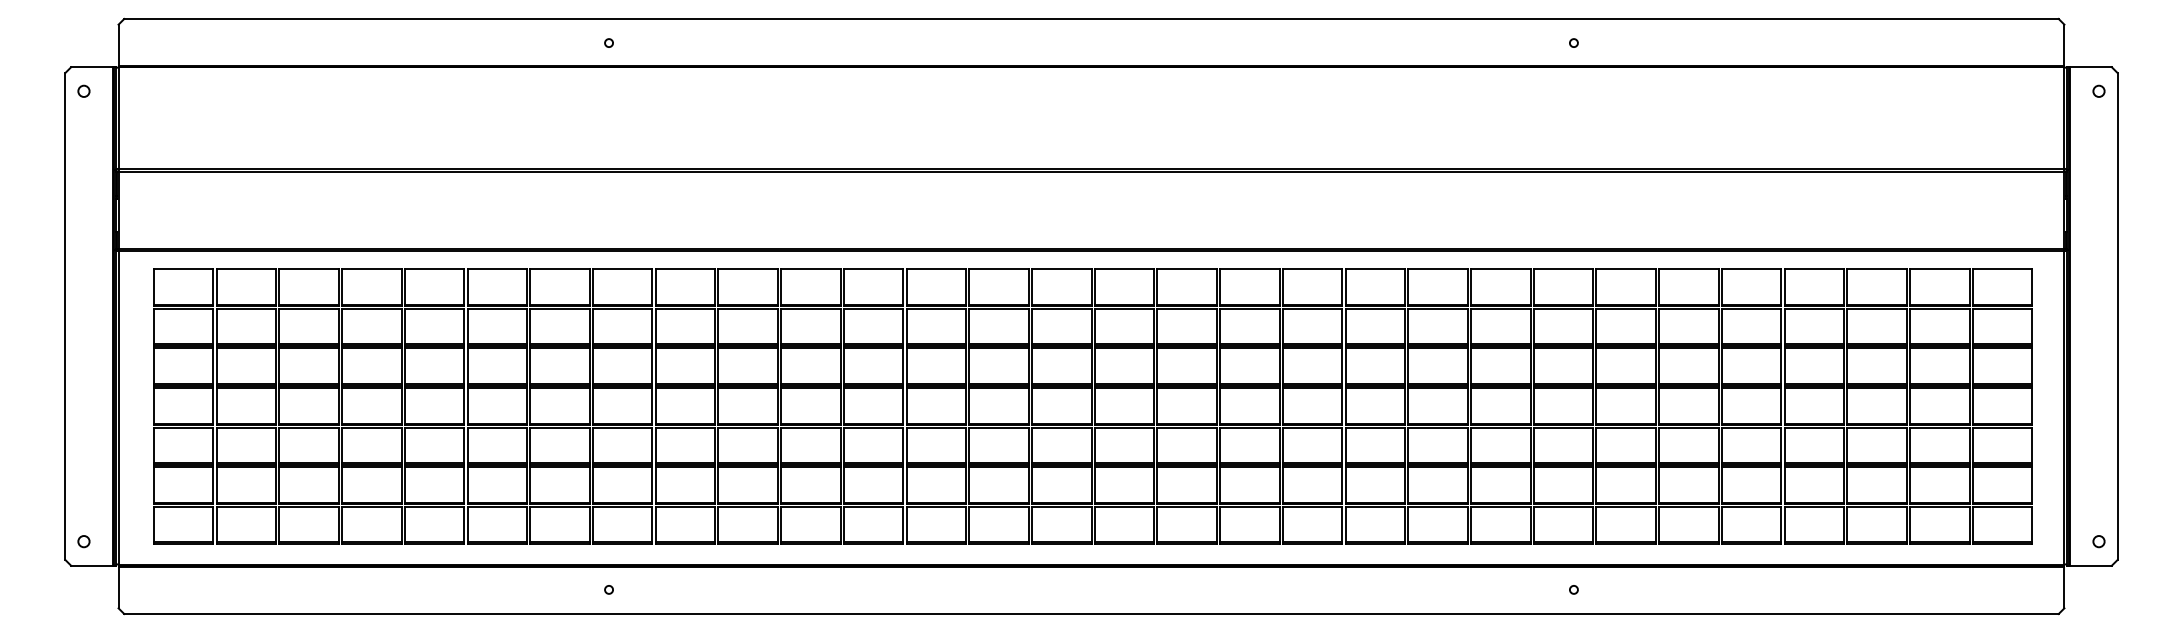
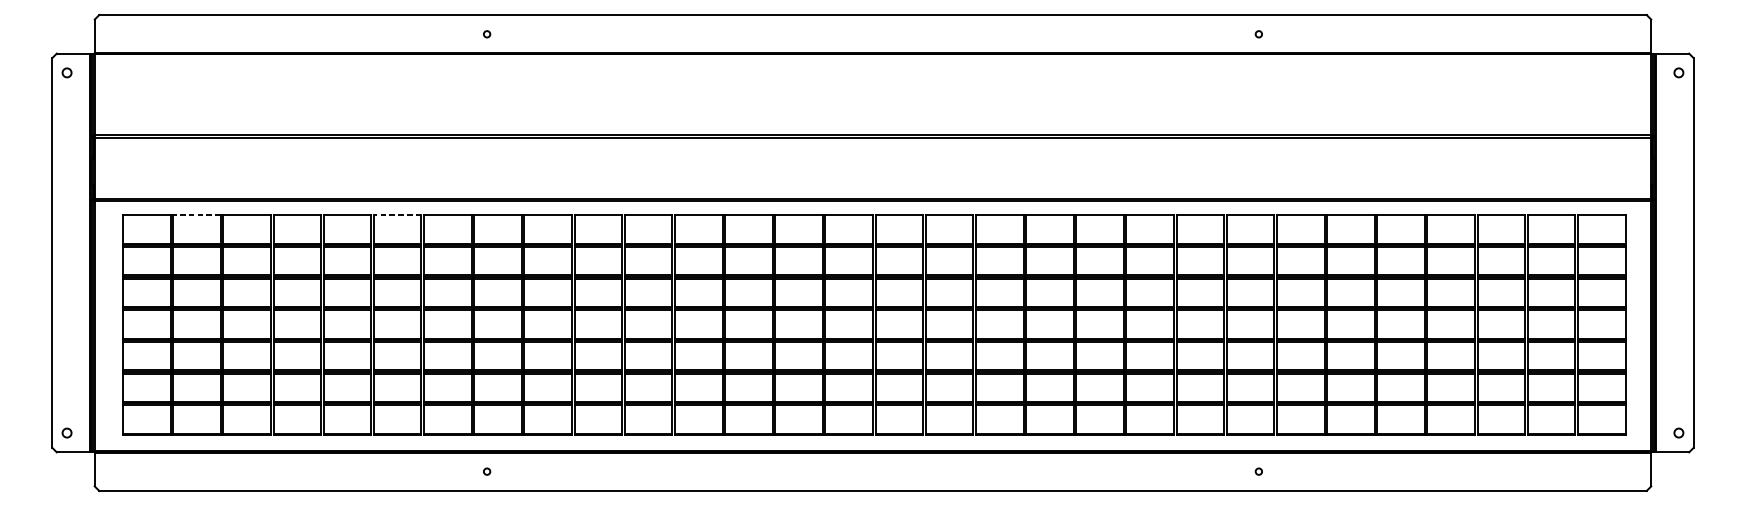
line: (246, 269) -> (197, 215), solid -> dashed
line: (497, 269) -> (397, 215), solid -> dashed

